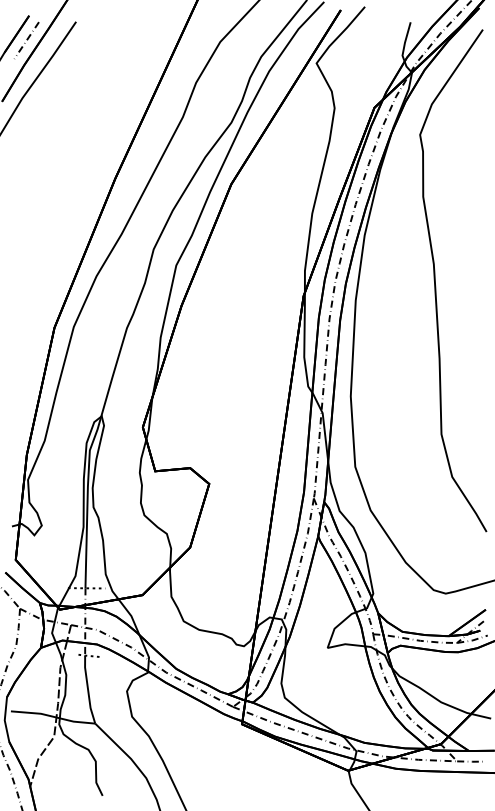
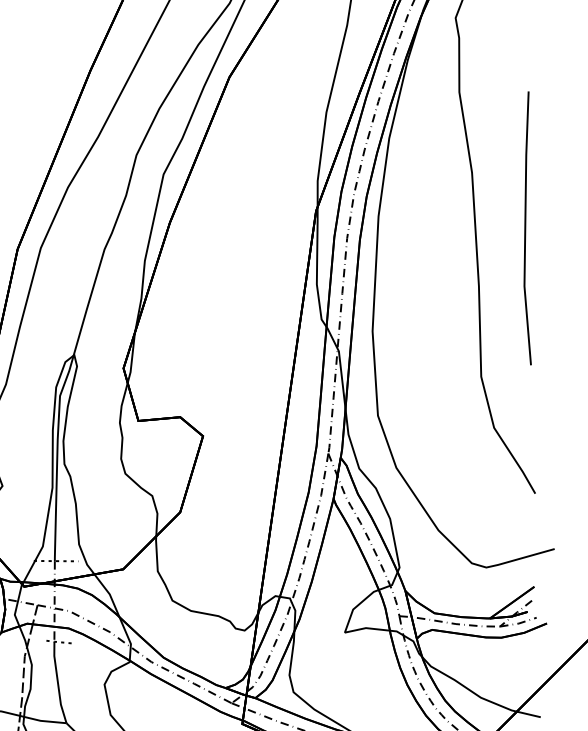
line: (479, 310) -> (526, 228), added

